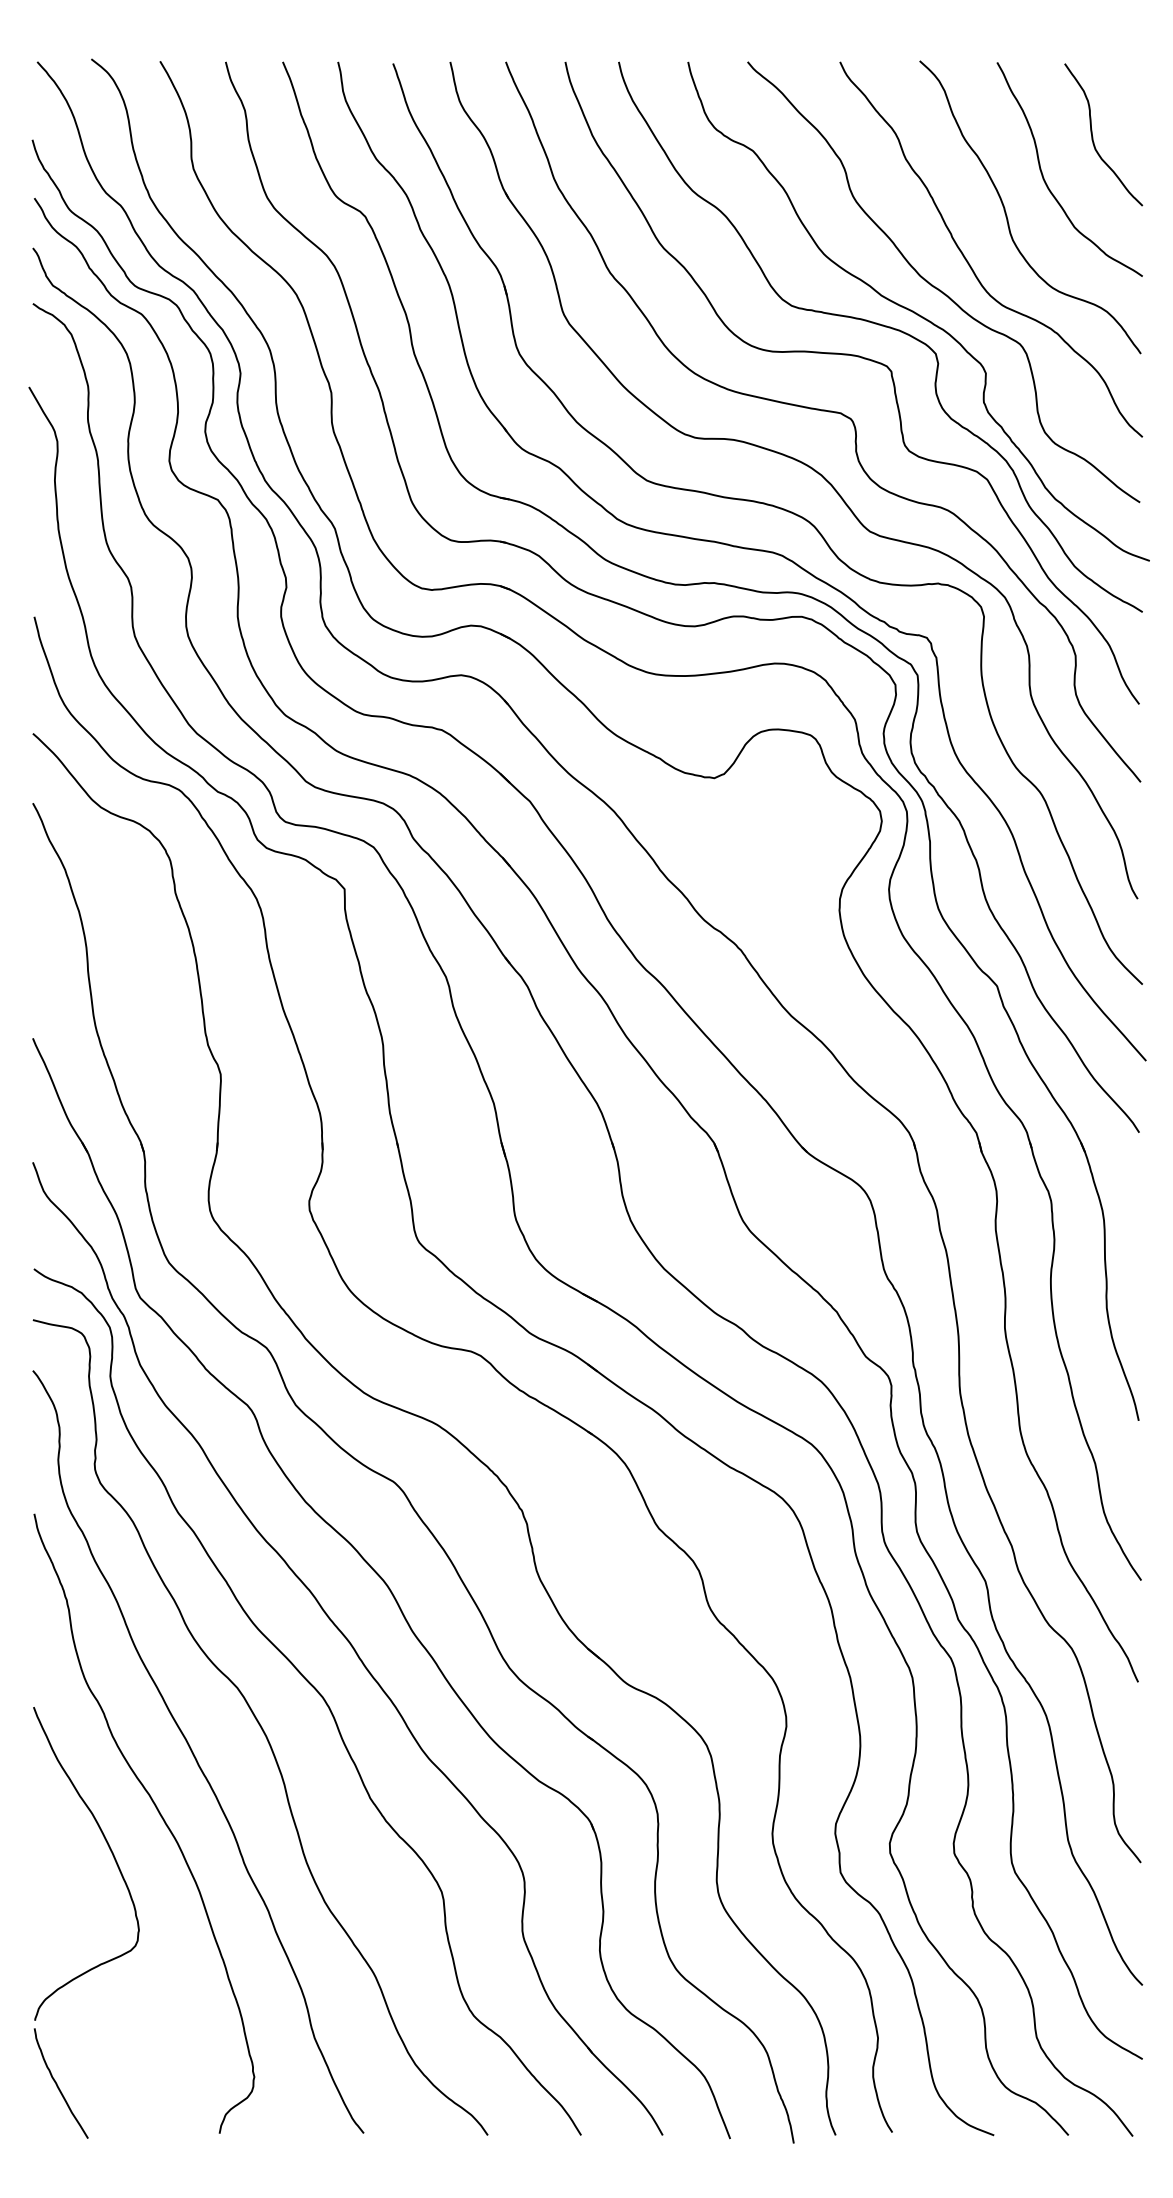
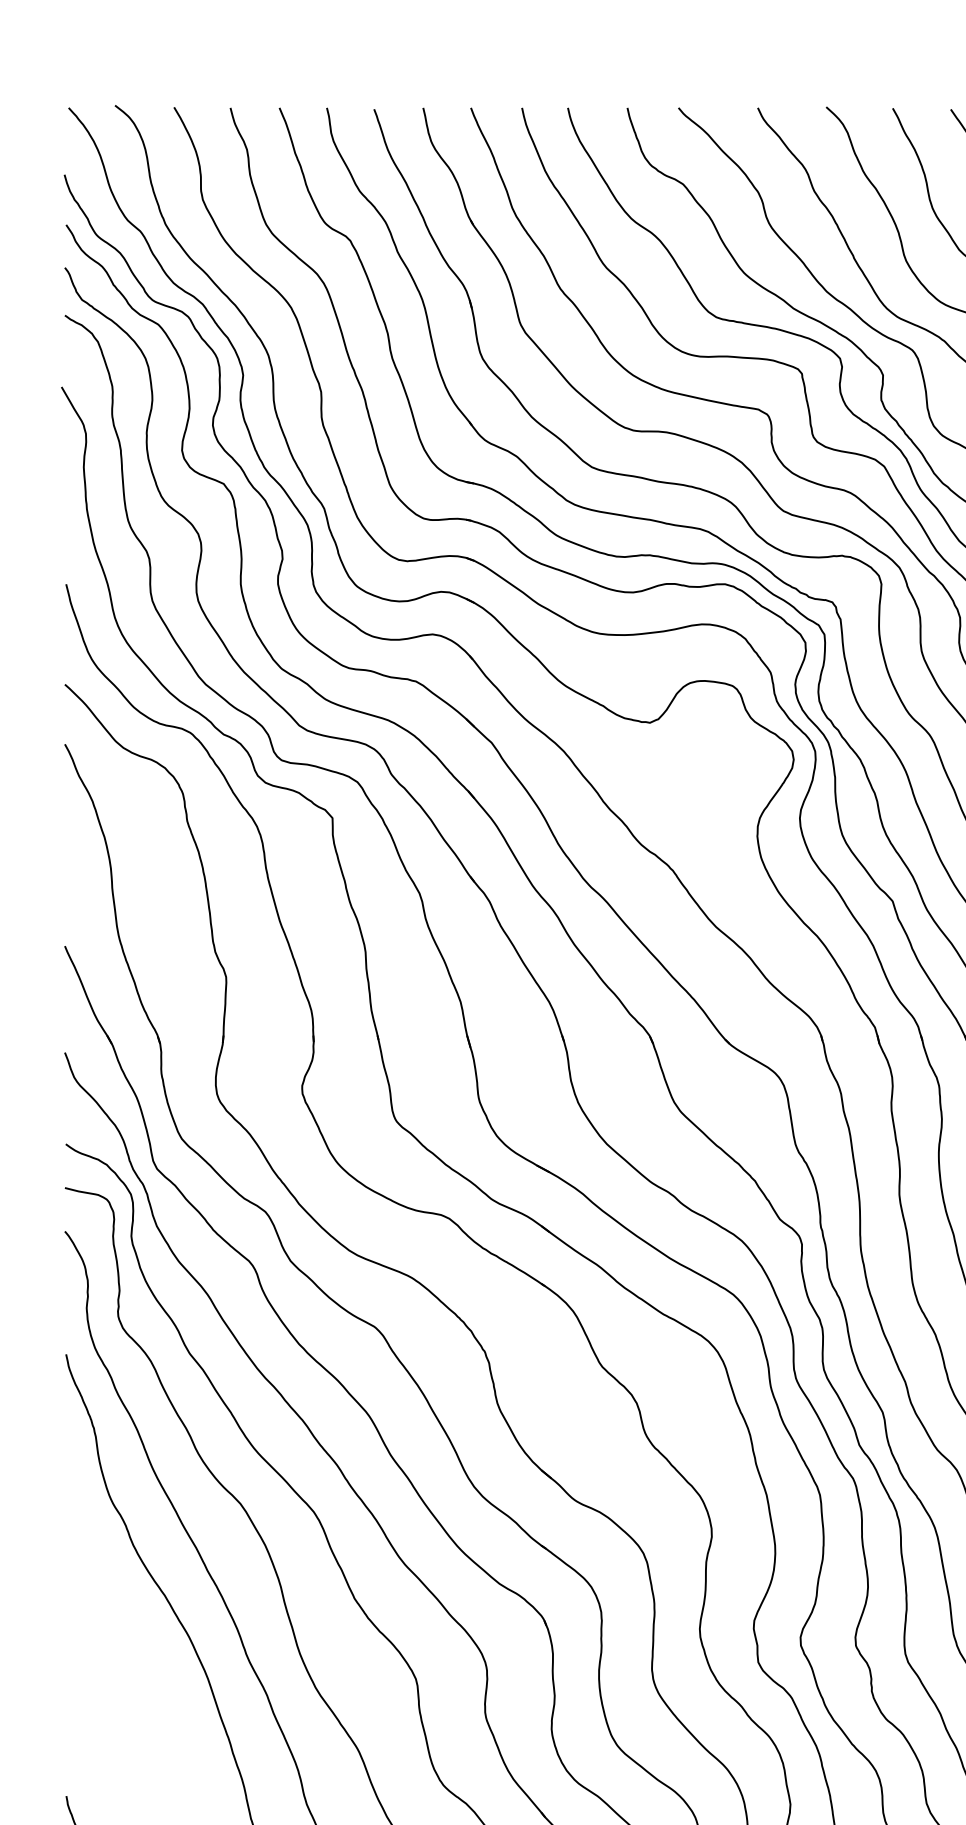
curve: (110, 1851) -> (131, 1644), removed

